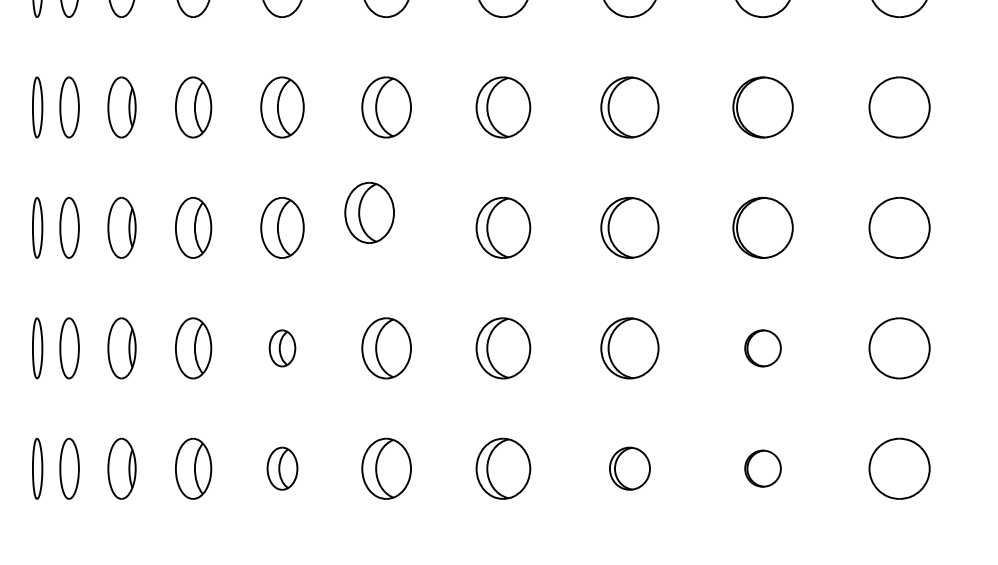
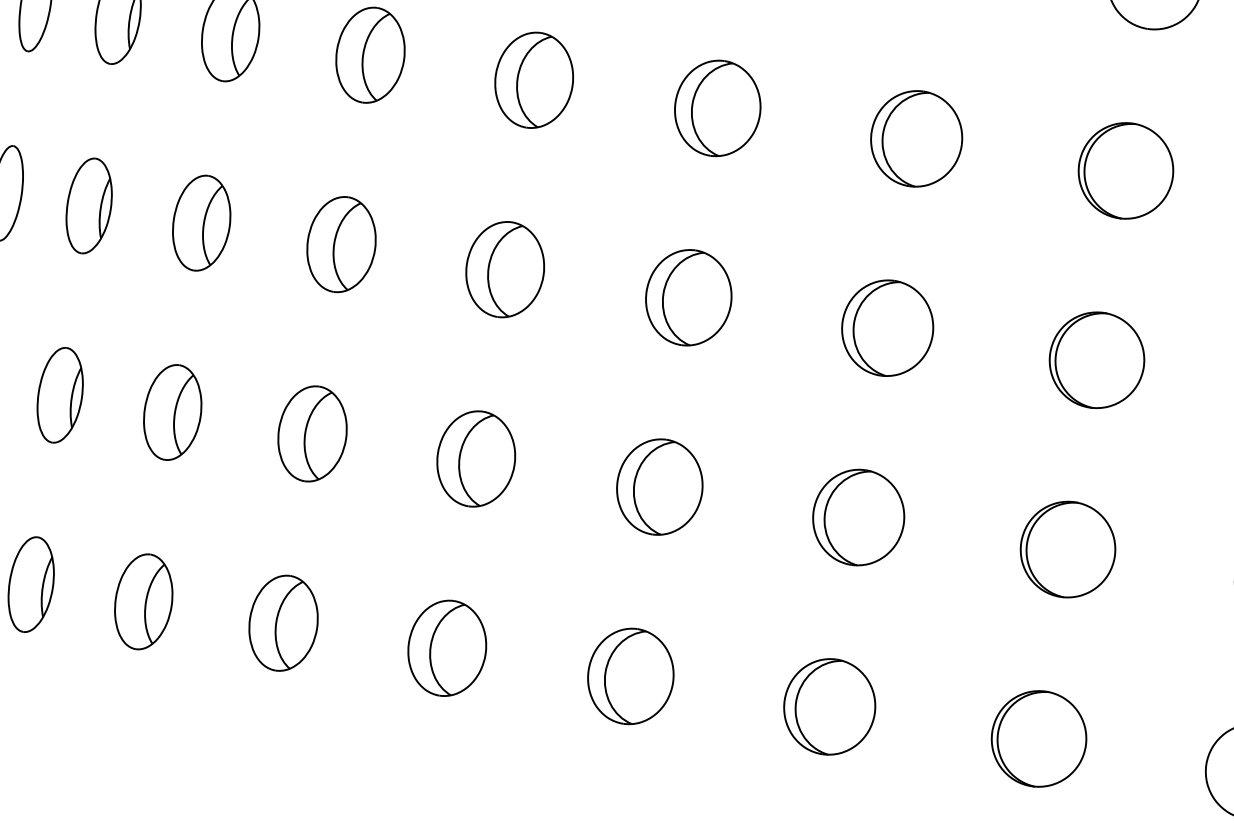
part: (369, 212) -> (505, 269), moved
part: (282, 348) -> (312, 434), size x1.67
part: (762, 348) -> (1067, 549), size x1.67
part: (282, 468) -> (283, 622), size x1.43
part: (629, 468) -> (829, 706), size x1.43
part: (762, 468) -> (1038, 738), size x1.67

